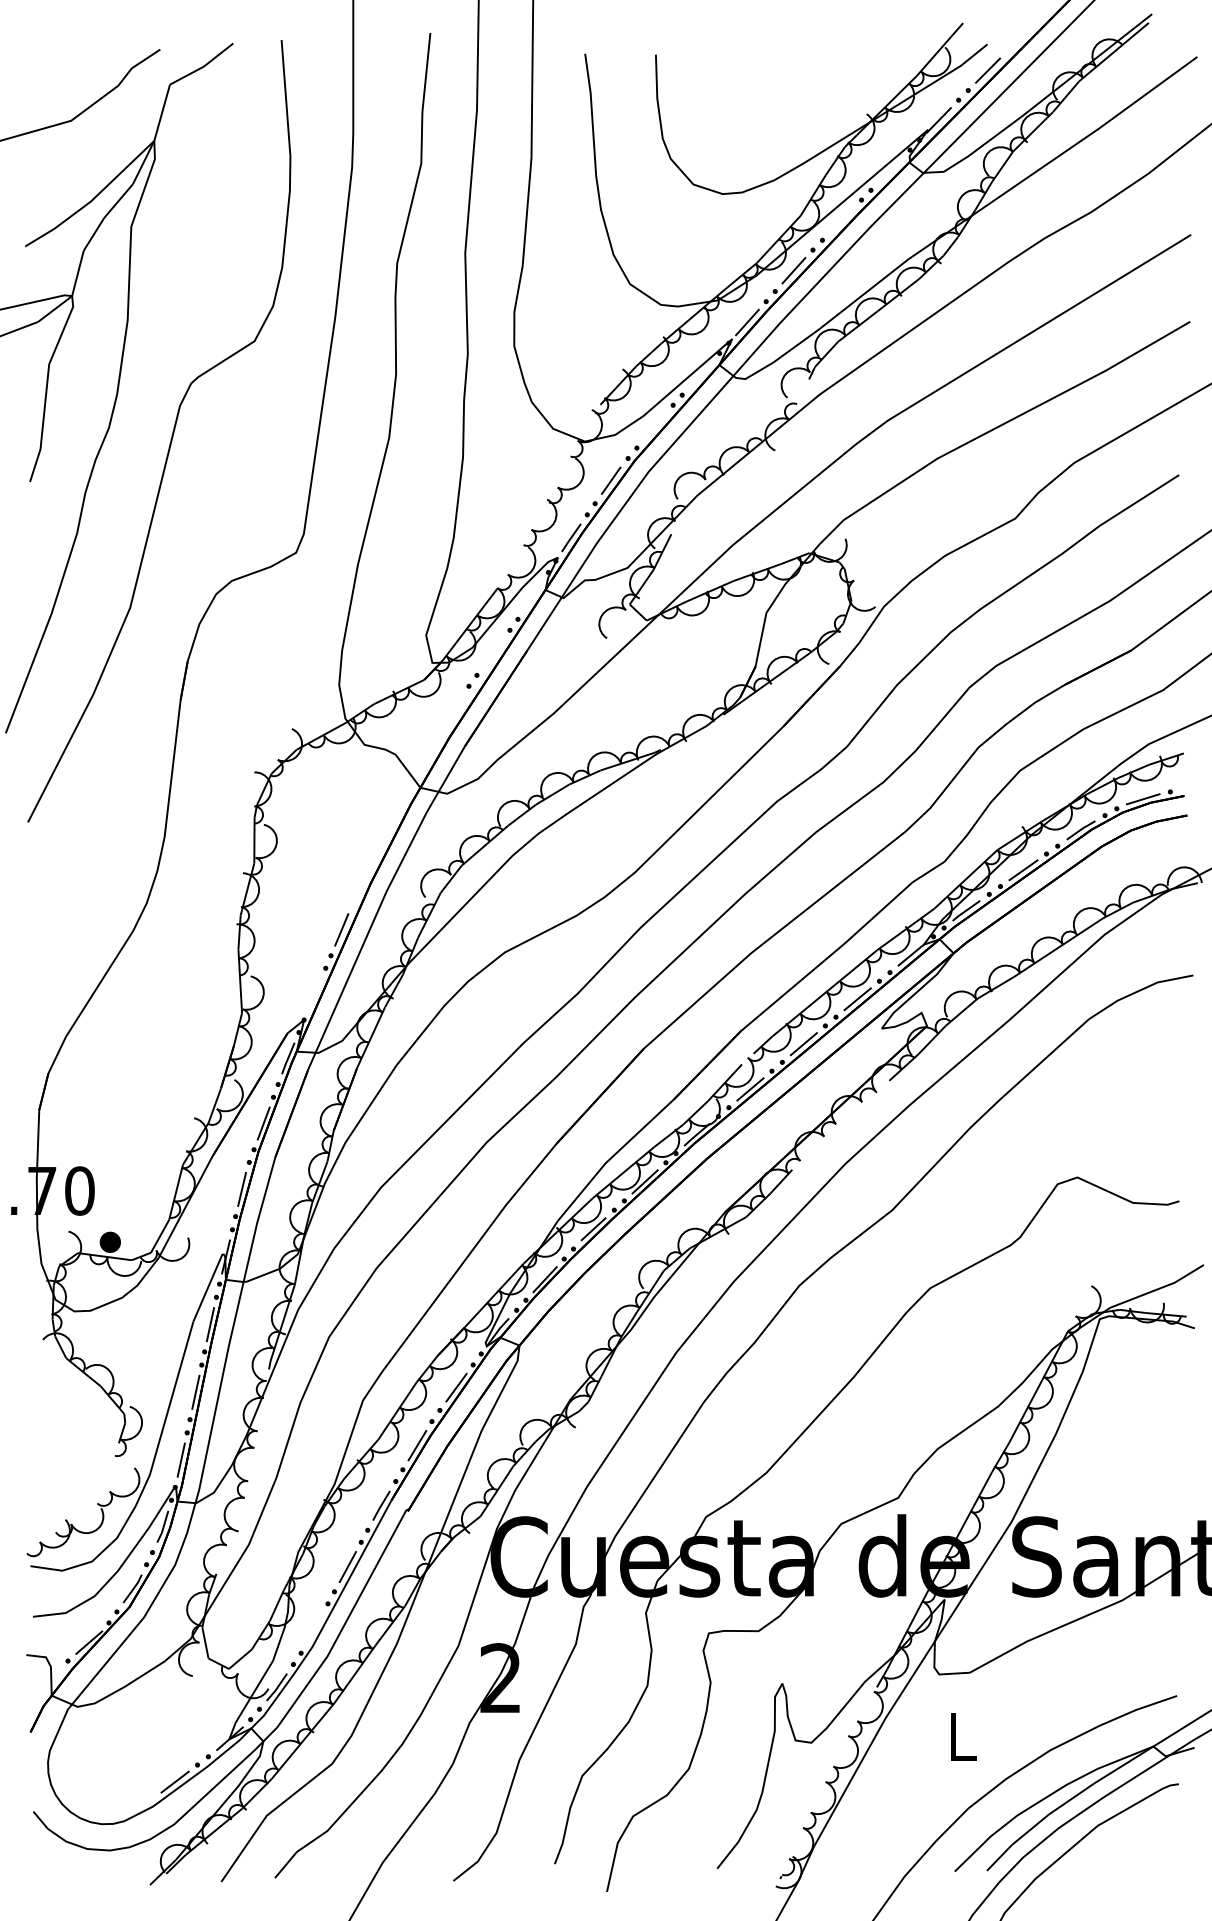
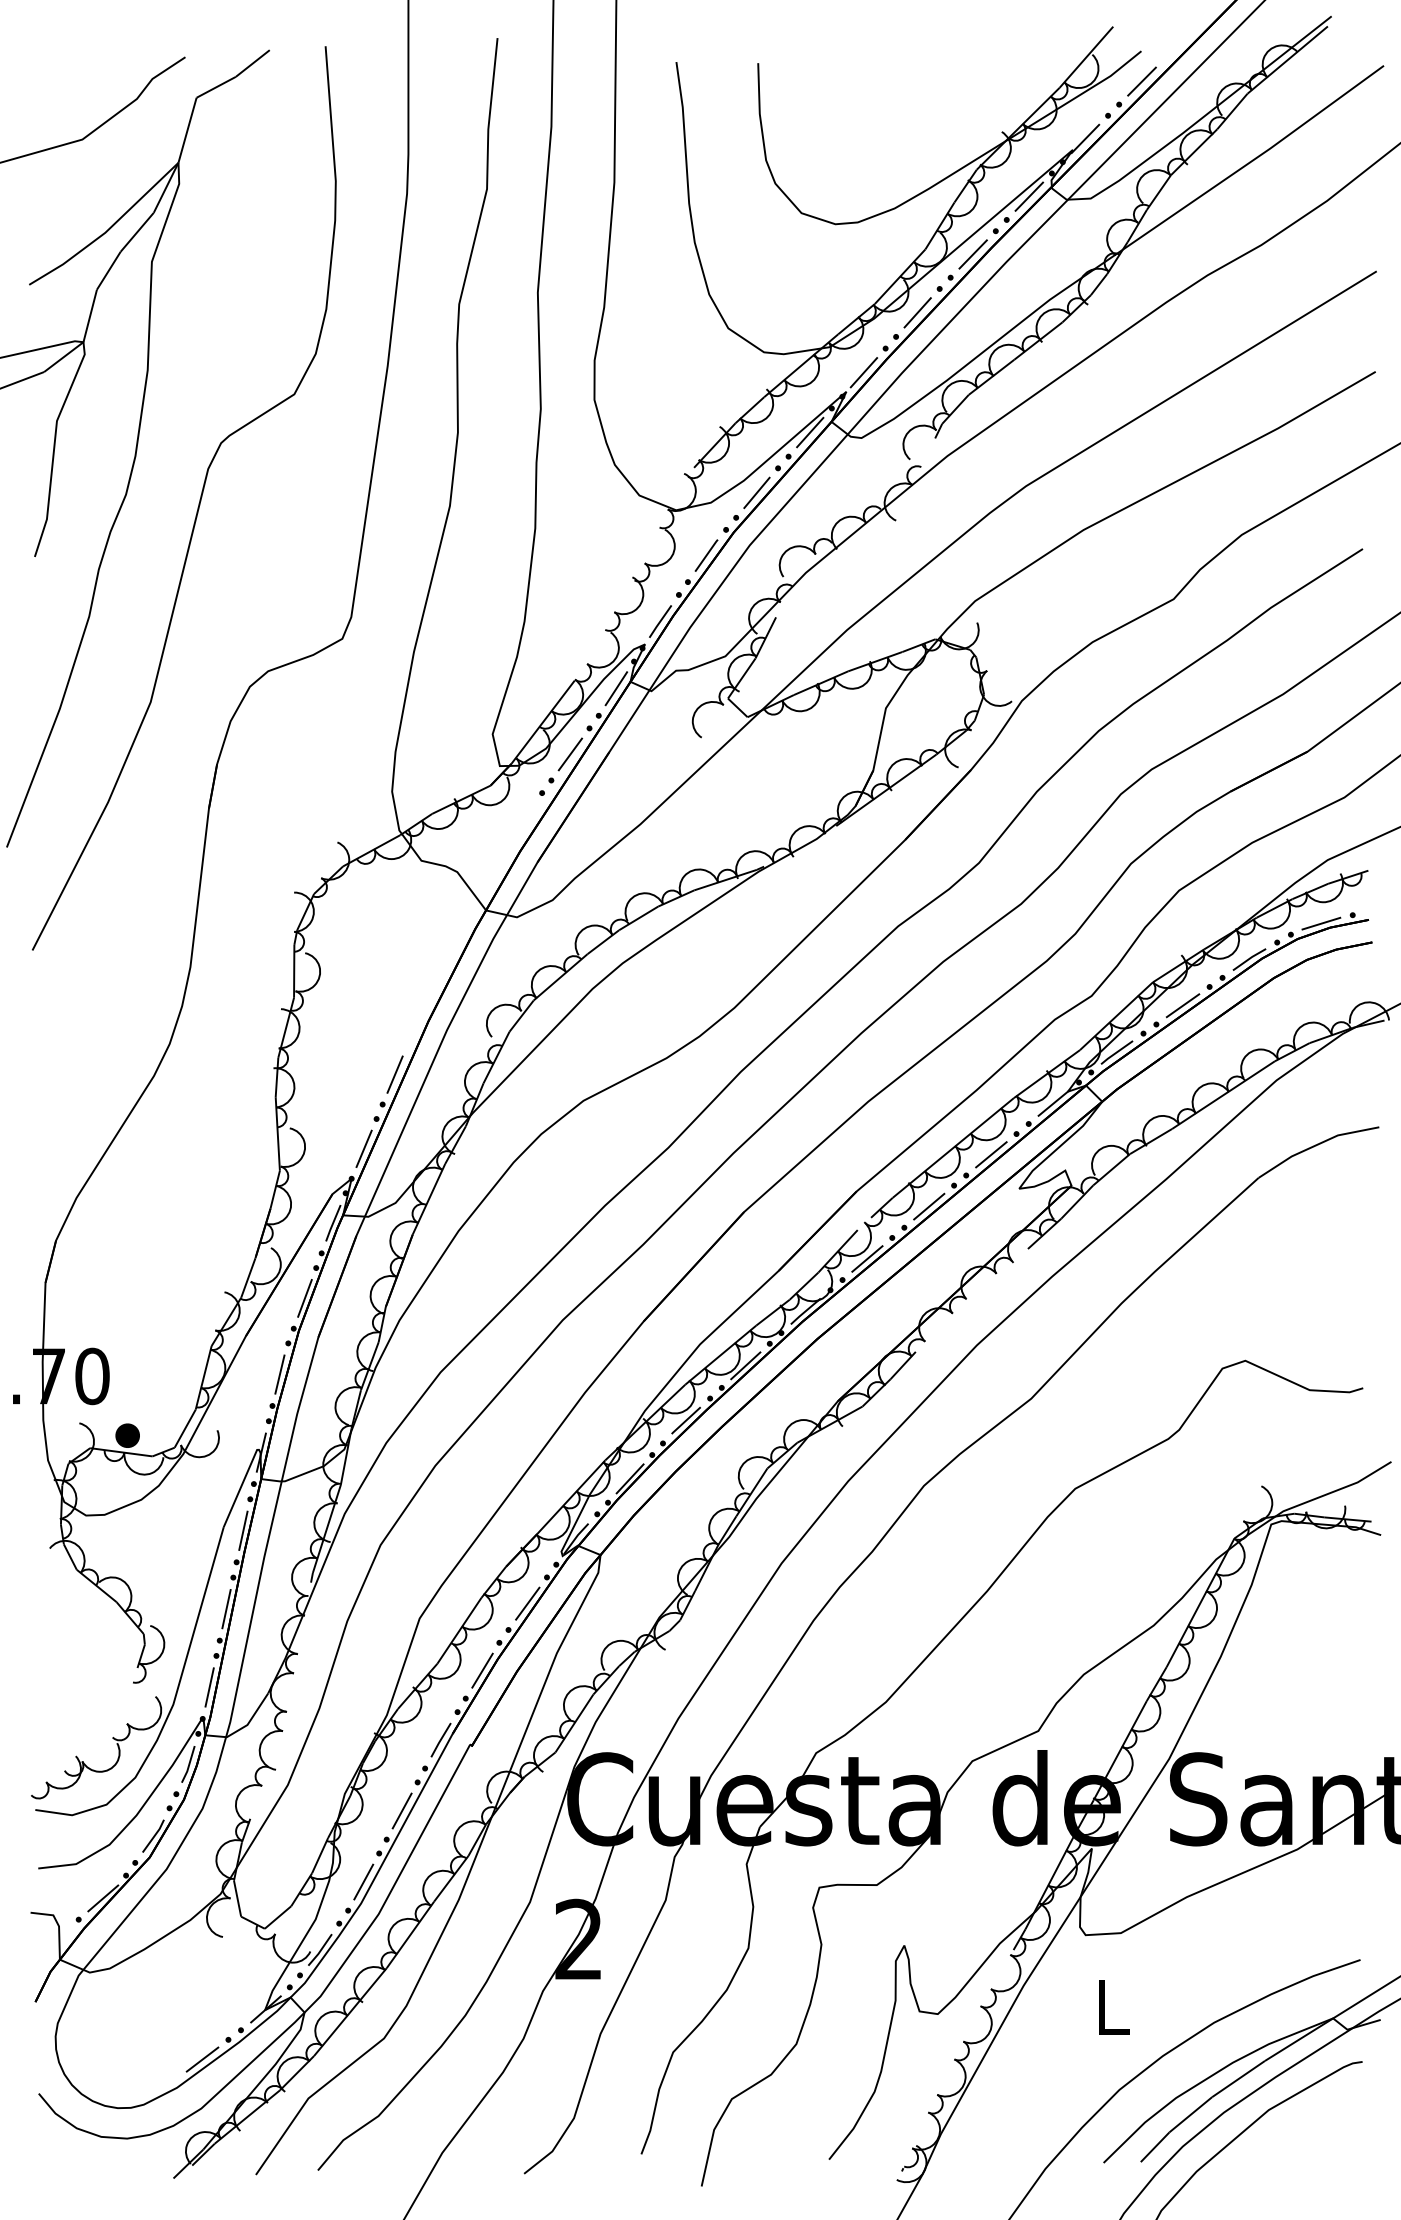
line: (890, 170) -> (1029, 196), added
line: (841, 220) -> (972, 254), added
line: (700, 373) -> (809, 431), added
line: (654, 426) -> (756, 492), added
line: (533, 595) -> (616, 688), added
line: (493, 652) -> (570, 754), added
line: (314, 993) -> (363, 1148), added
line: (314, 1628) -> (363, 1882), added

